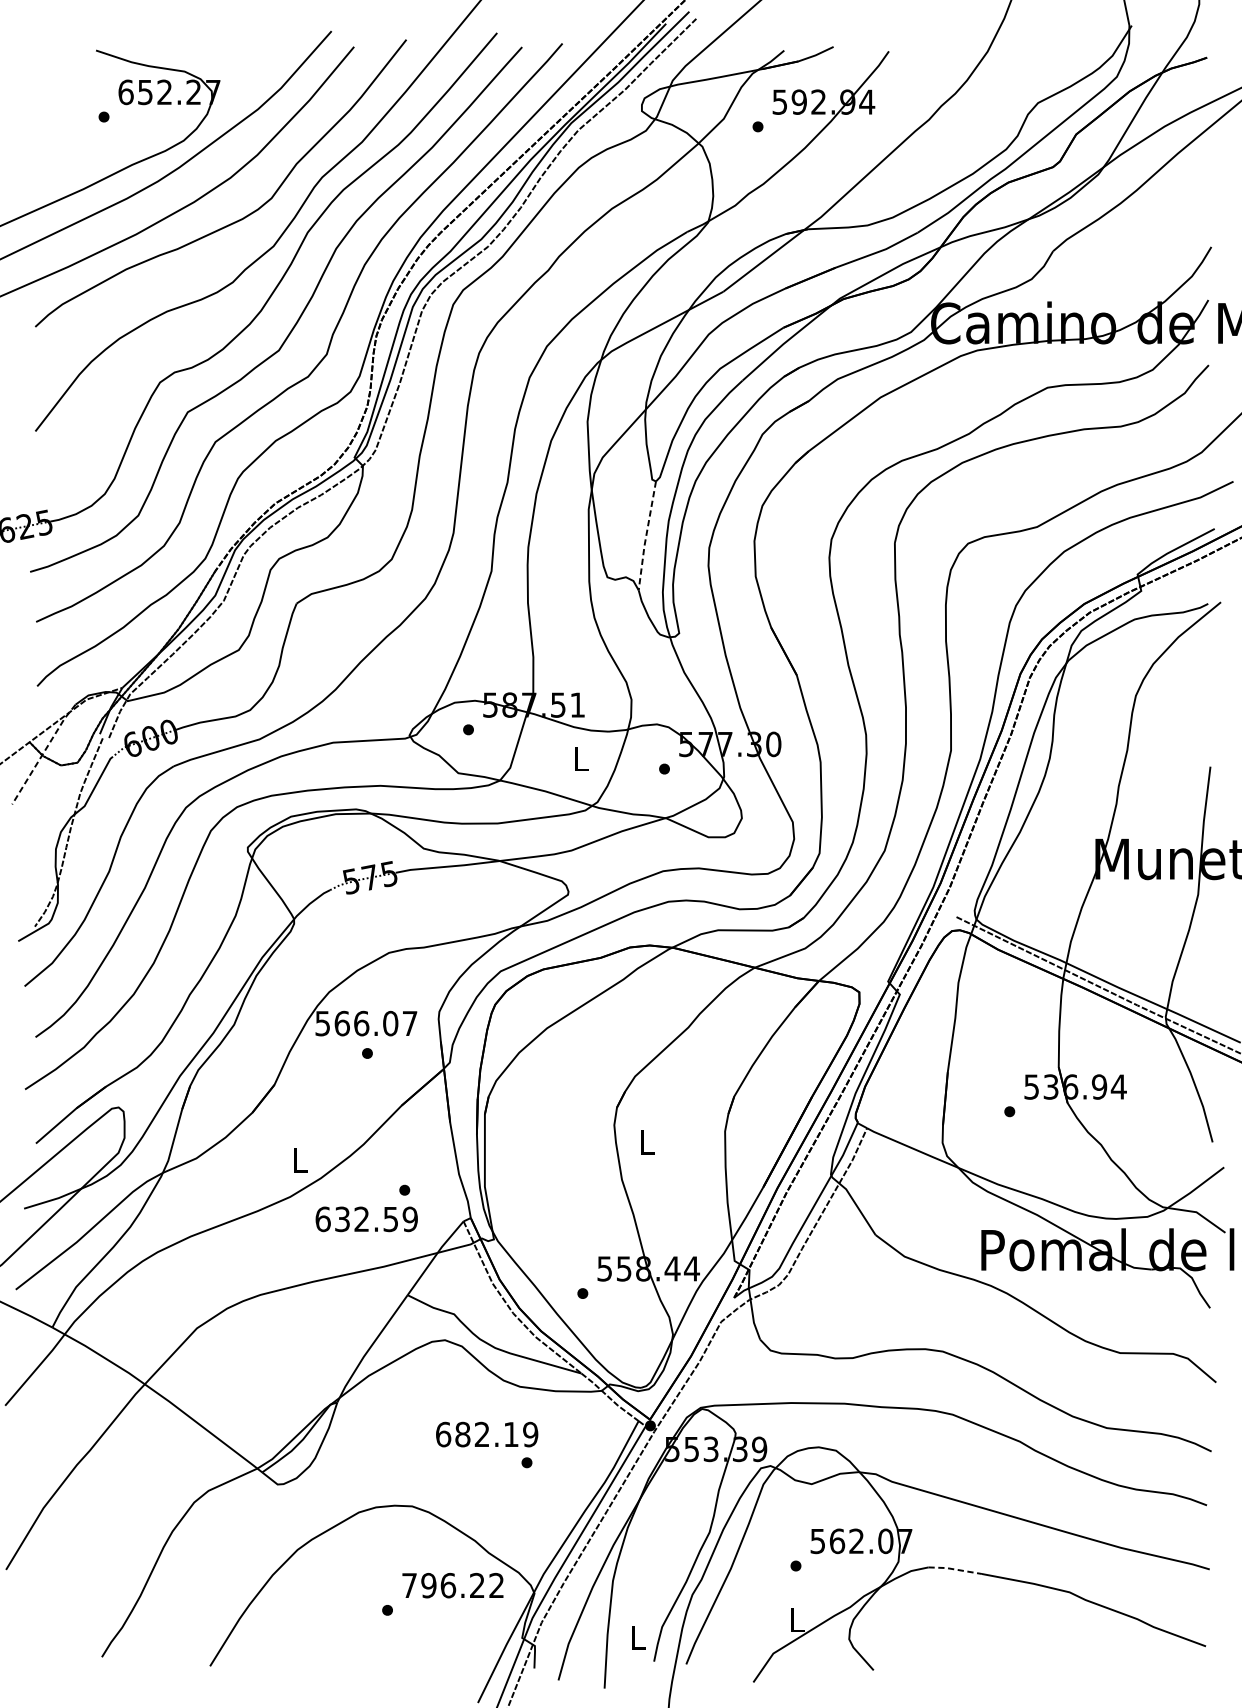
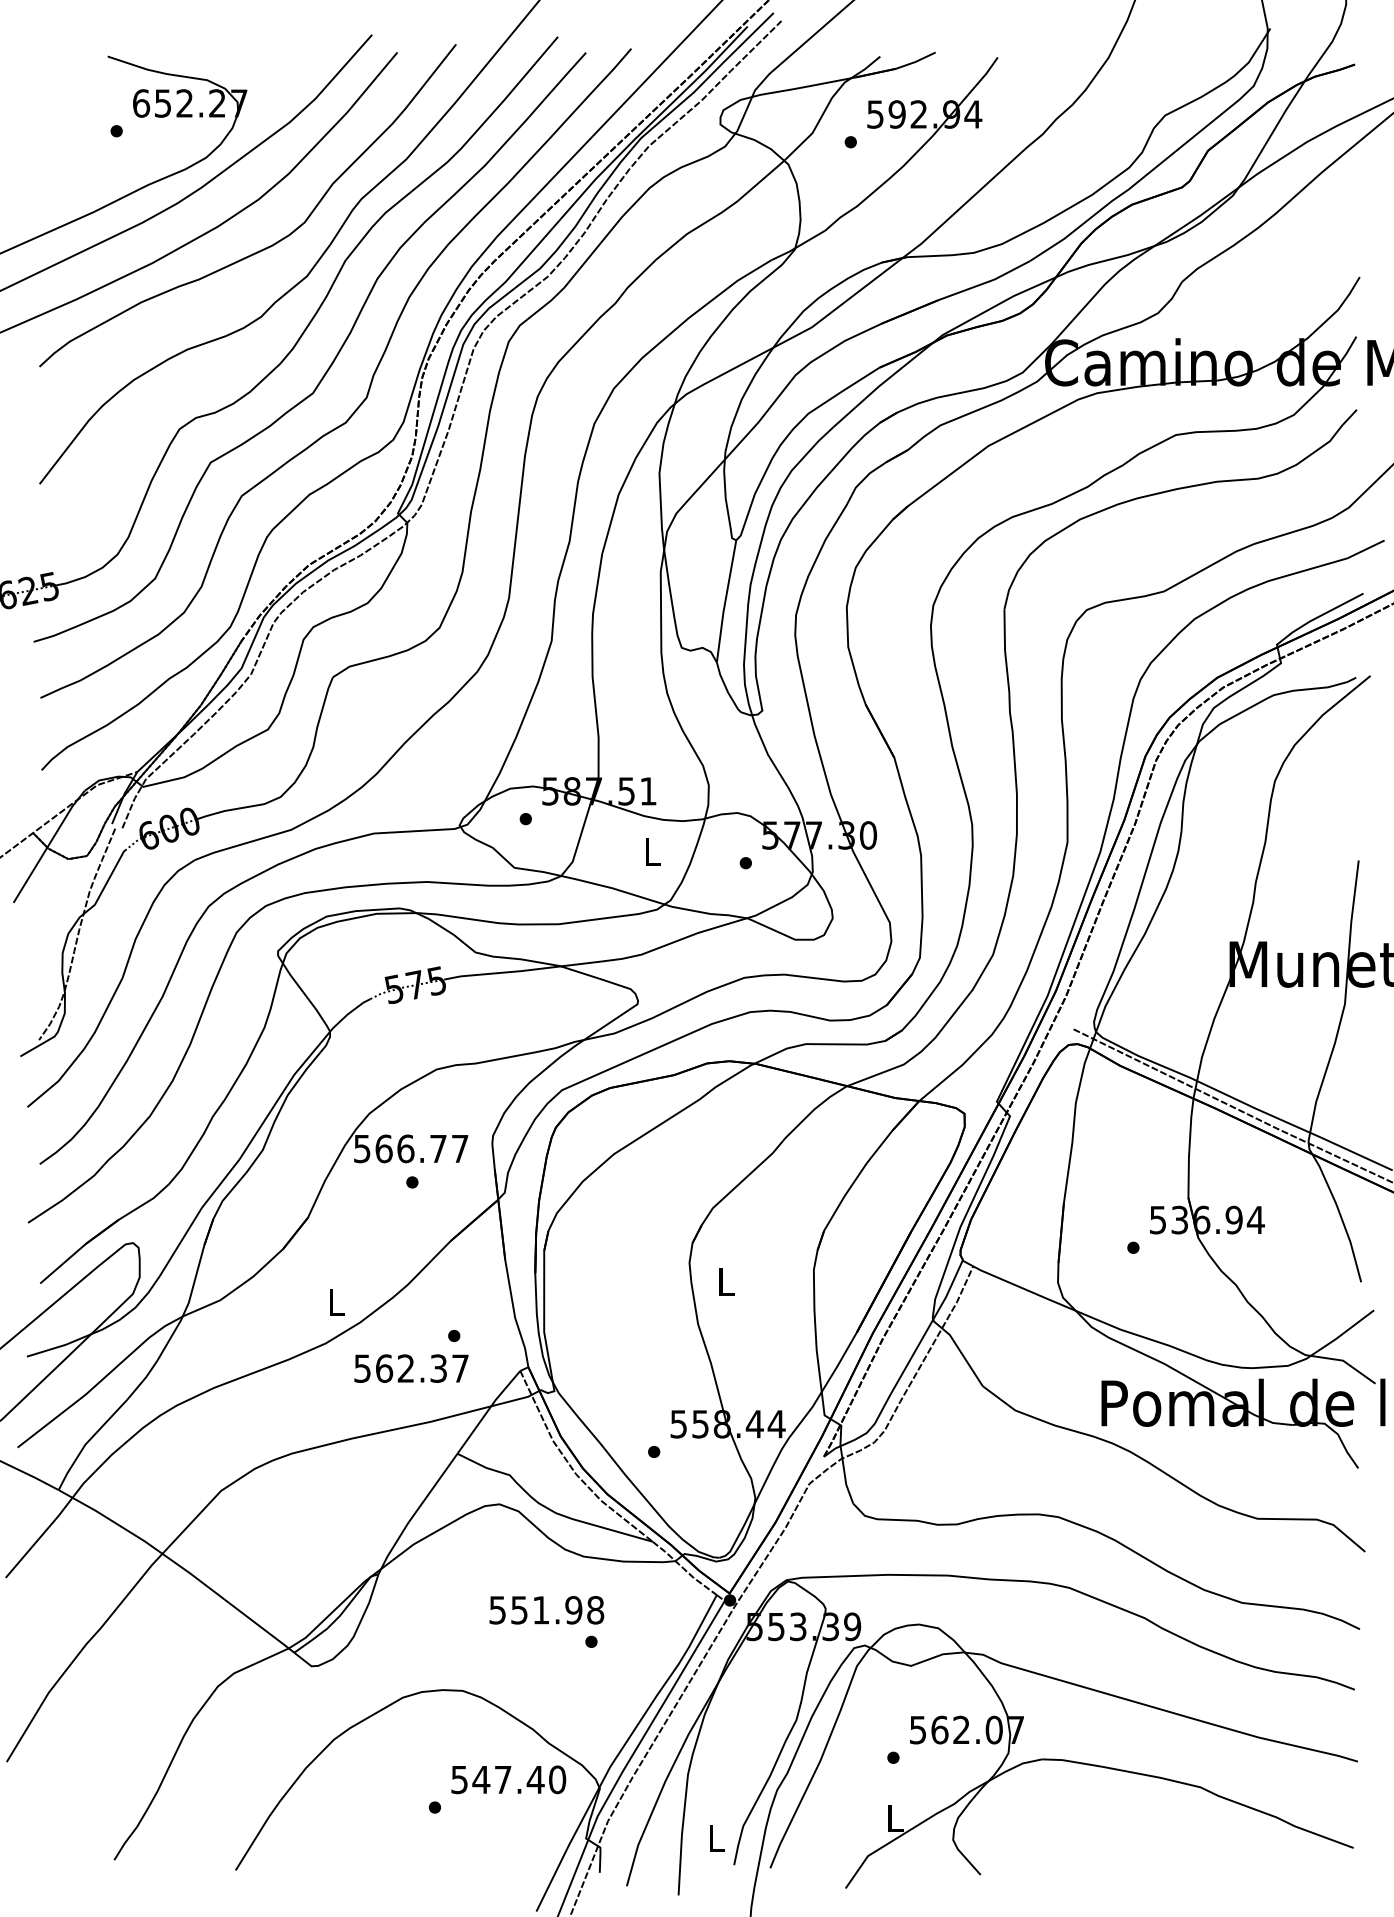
line: (646, 535) -> (725, 601), dashed -> solid
line: (43, 754) -> (48, 846), dashed -> solid
text: (390, 1023) -> (438, 1148), 566.07 -> 566.77
text: (366, 1219) -> (411, 1368), 632.59 -> 562.37
text: (486, 1434) -> (546, 1610), 682.19 -> 551.98
line: (955, 1569) -> (1072, 1761), dashed -> solid
text: (453, 1585) -> (508, 1779), 796.22 -> 547.40

